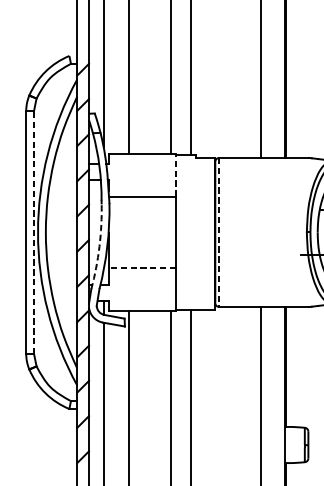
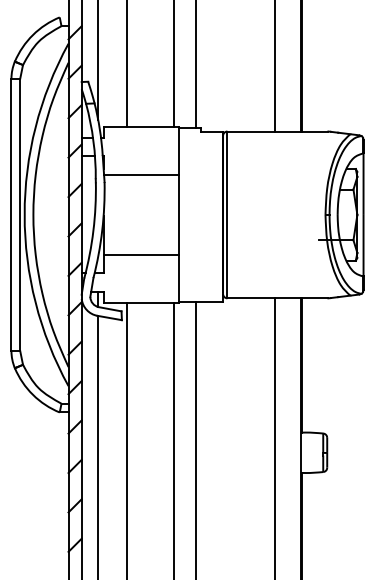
line: (176, 174) -> (179, 150), dashed -> solid
line: (34, 232) -> (20, 214), dashed -> solid
line: (219, 233) -> (227, 215), dashed -> solid
arc: (99, 246) -> (93, 230), dashed -> solid
line: (142, 268) -> (141, 255), dashed -> solid

